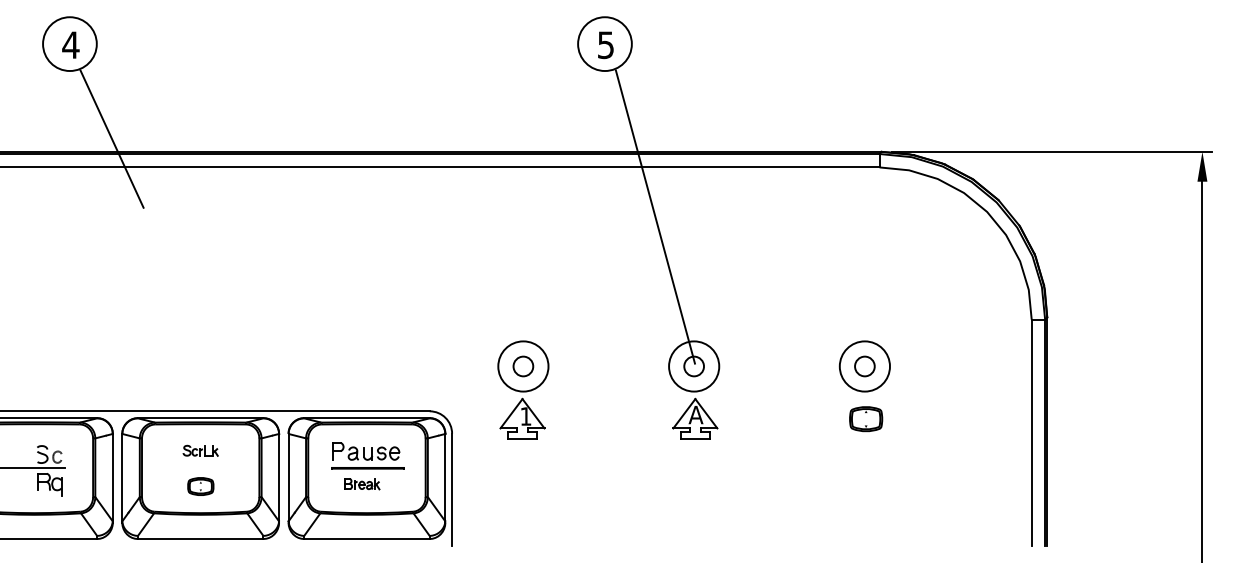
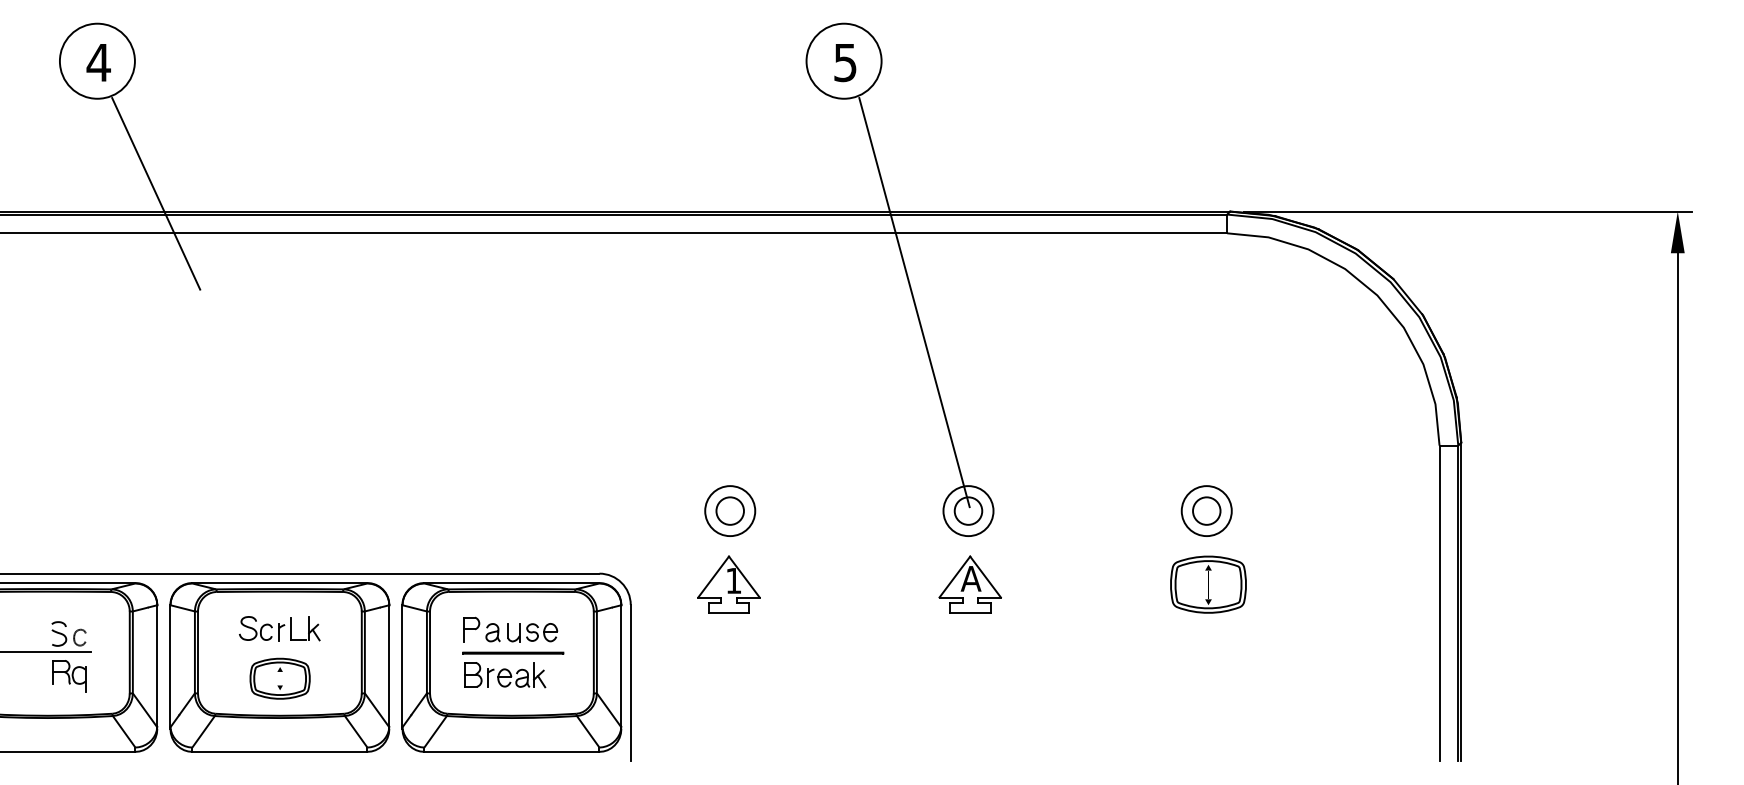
circle: (523, 366) -> (730, 511), size x0.71
circle: (694, 366) -> (968, 511), size x0.71
circle: (864, 366) -> (1206, 511), size x0.71
part: (866, 419) -> (1208, 584), size x1.67
part: (200, 450) -> (279, 628), size x1.67
part: (362, 484) -> (505, 675), size x1.67
part: (200, 486) -> (279, 678), size x1.67

